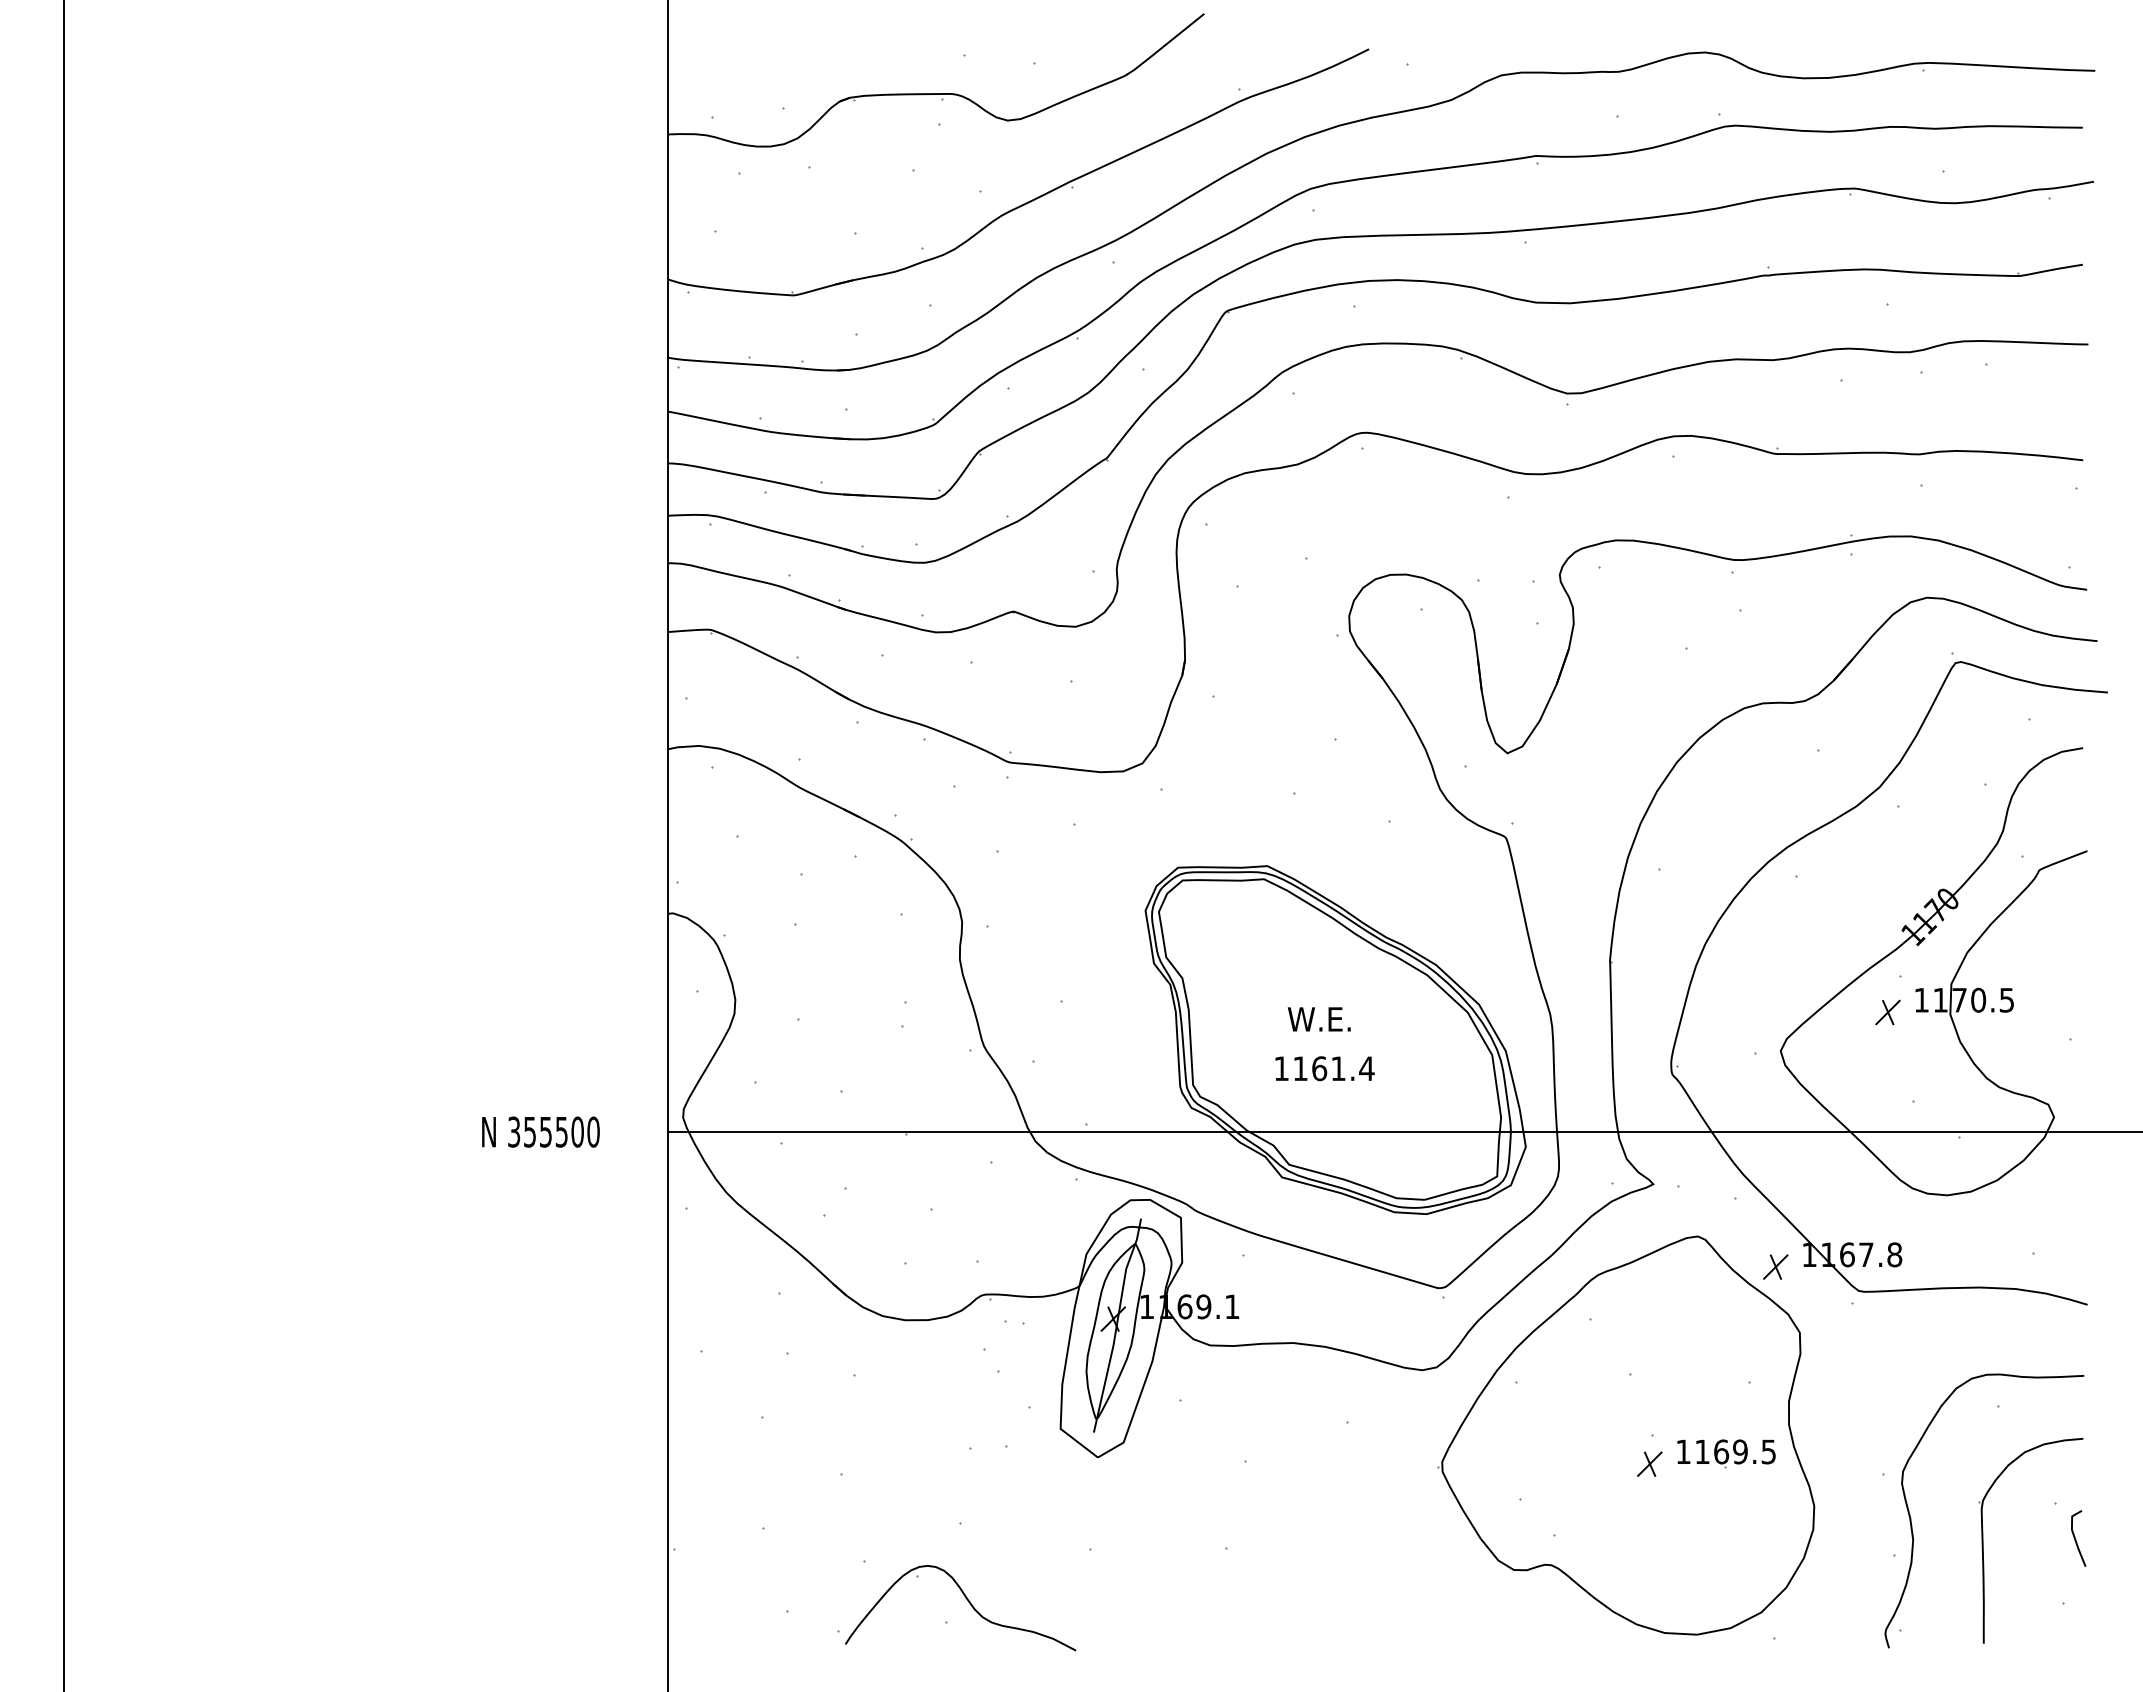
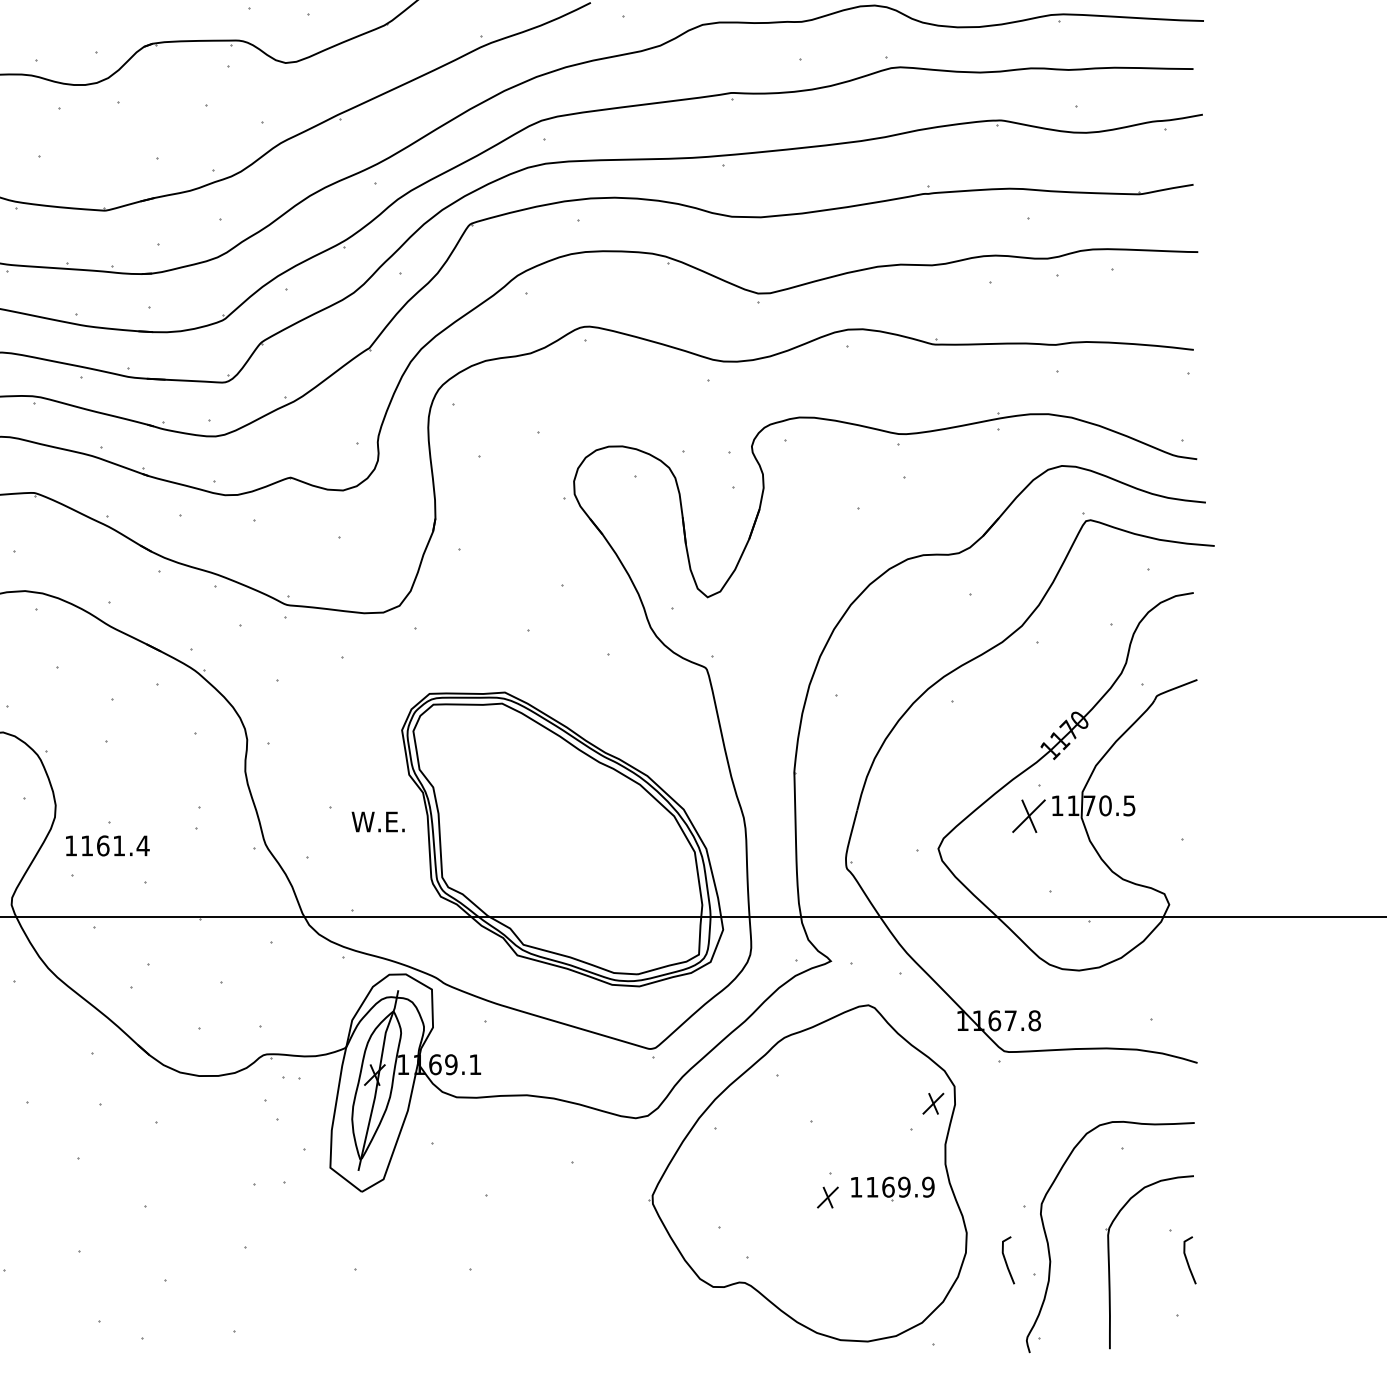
part: (1887, 1012) -> (1028, 816), size x1.6
text: (1318, 1019) -> (377, 822), moved
text: (1324, 1068) -> (107, 845), moved
part: (1775, 1266) -> (933, 1103), moved
text: (1768, 1451) -> (928, 1186), 1169.5 -> 1169.9
line: (1861, 1539) -> (1006, 1261), added
part: (967, 1601) -> (251, 1313), removed

